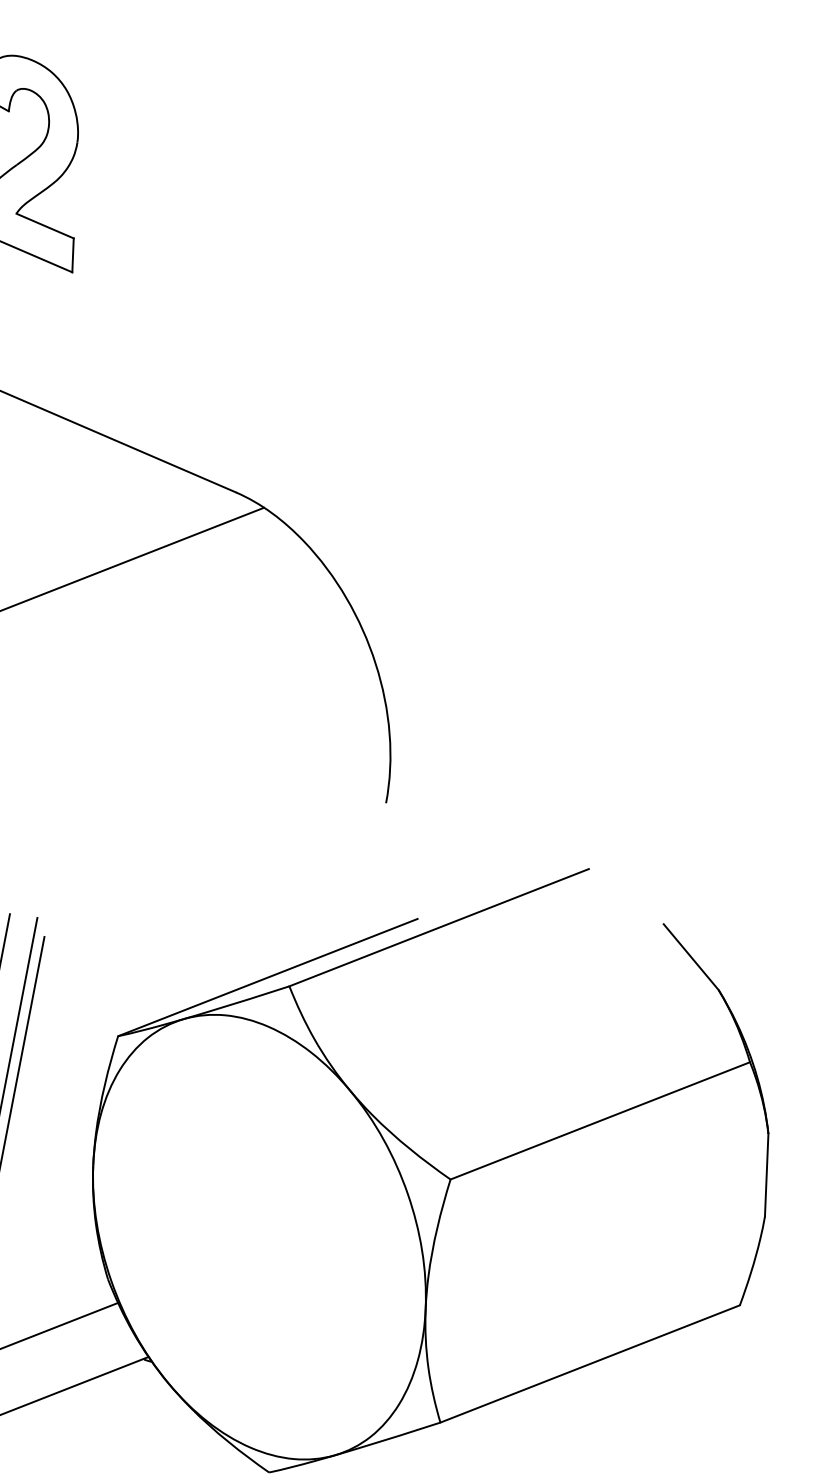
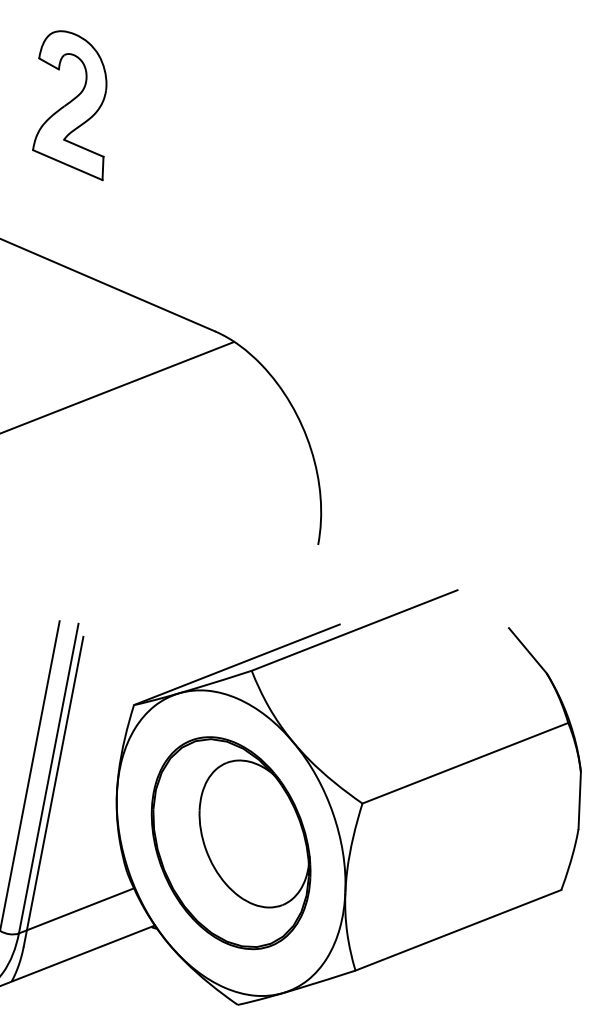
part: (258, 1237) -> (230, 843), added

